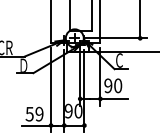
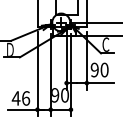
text: (34, 113) -> (20, 97), 59 -> 46

